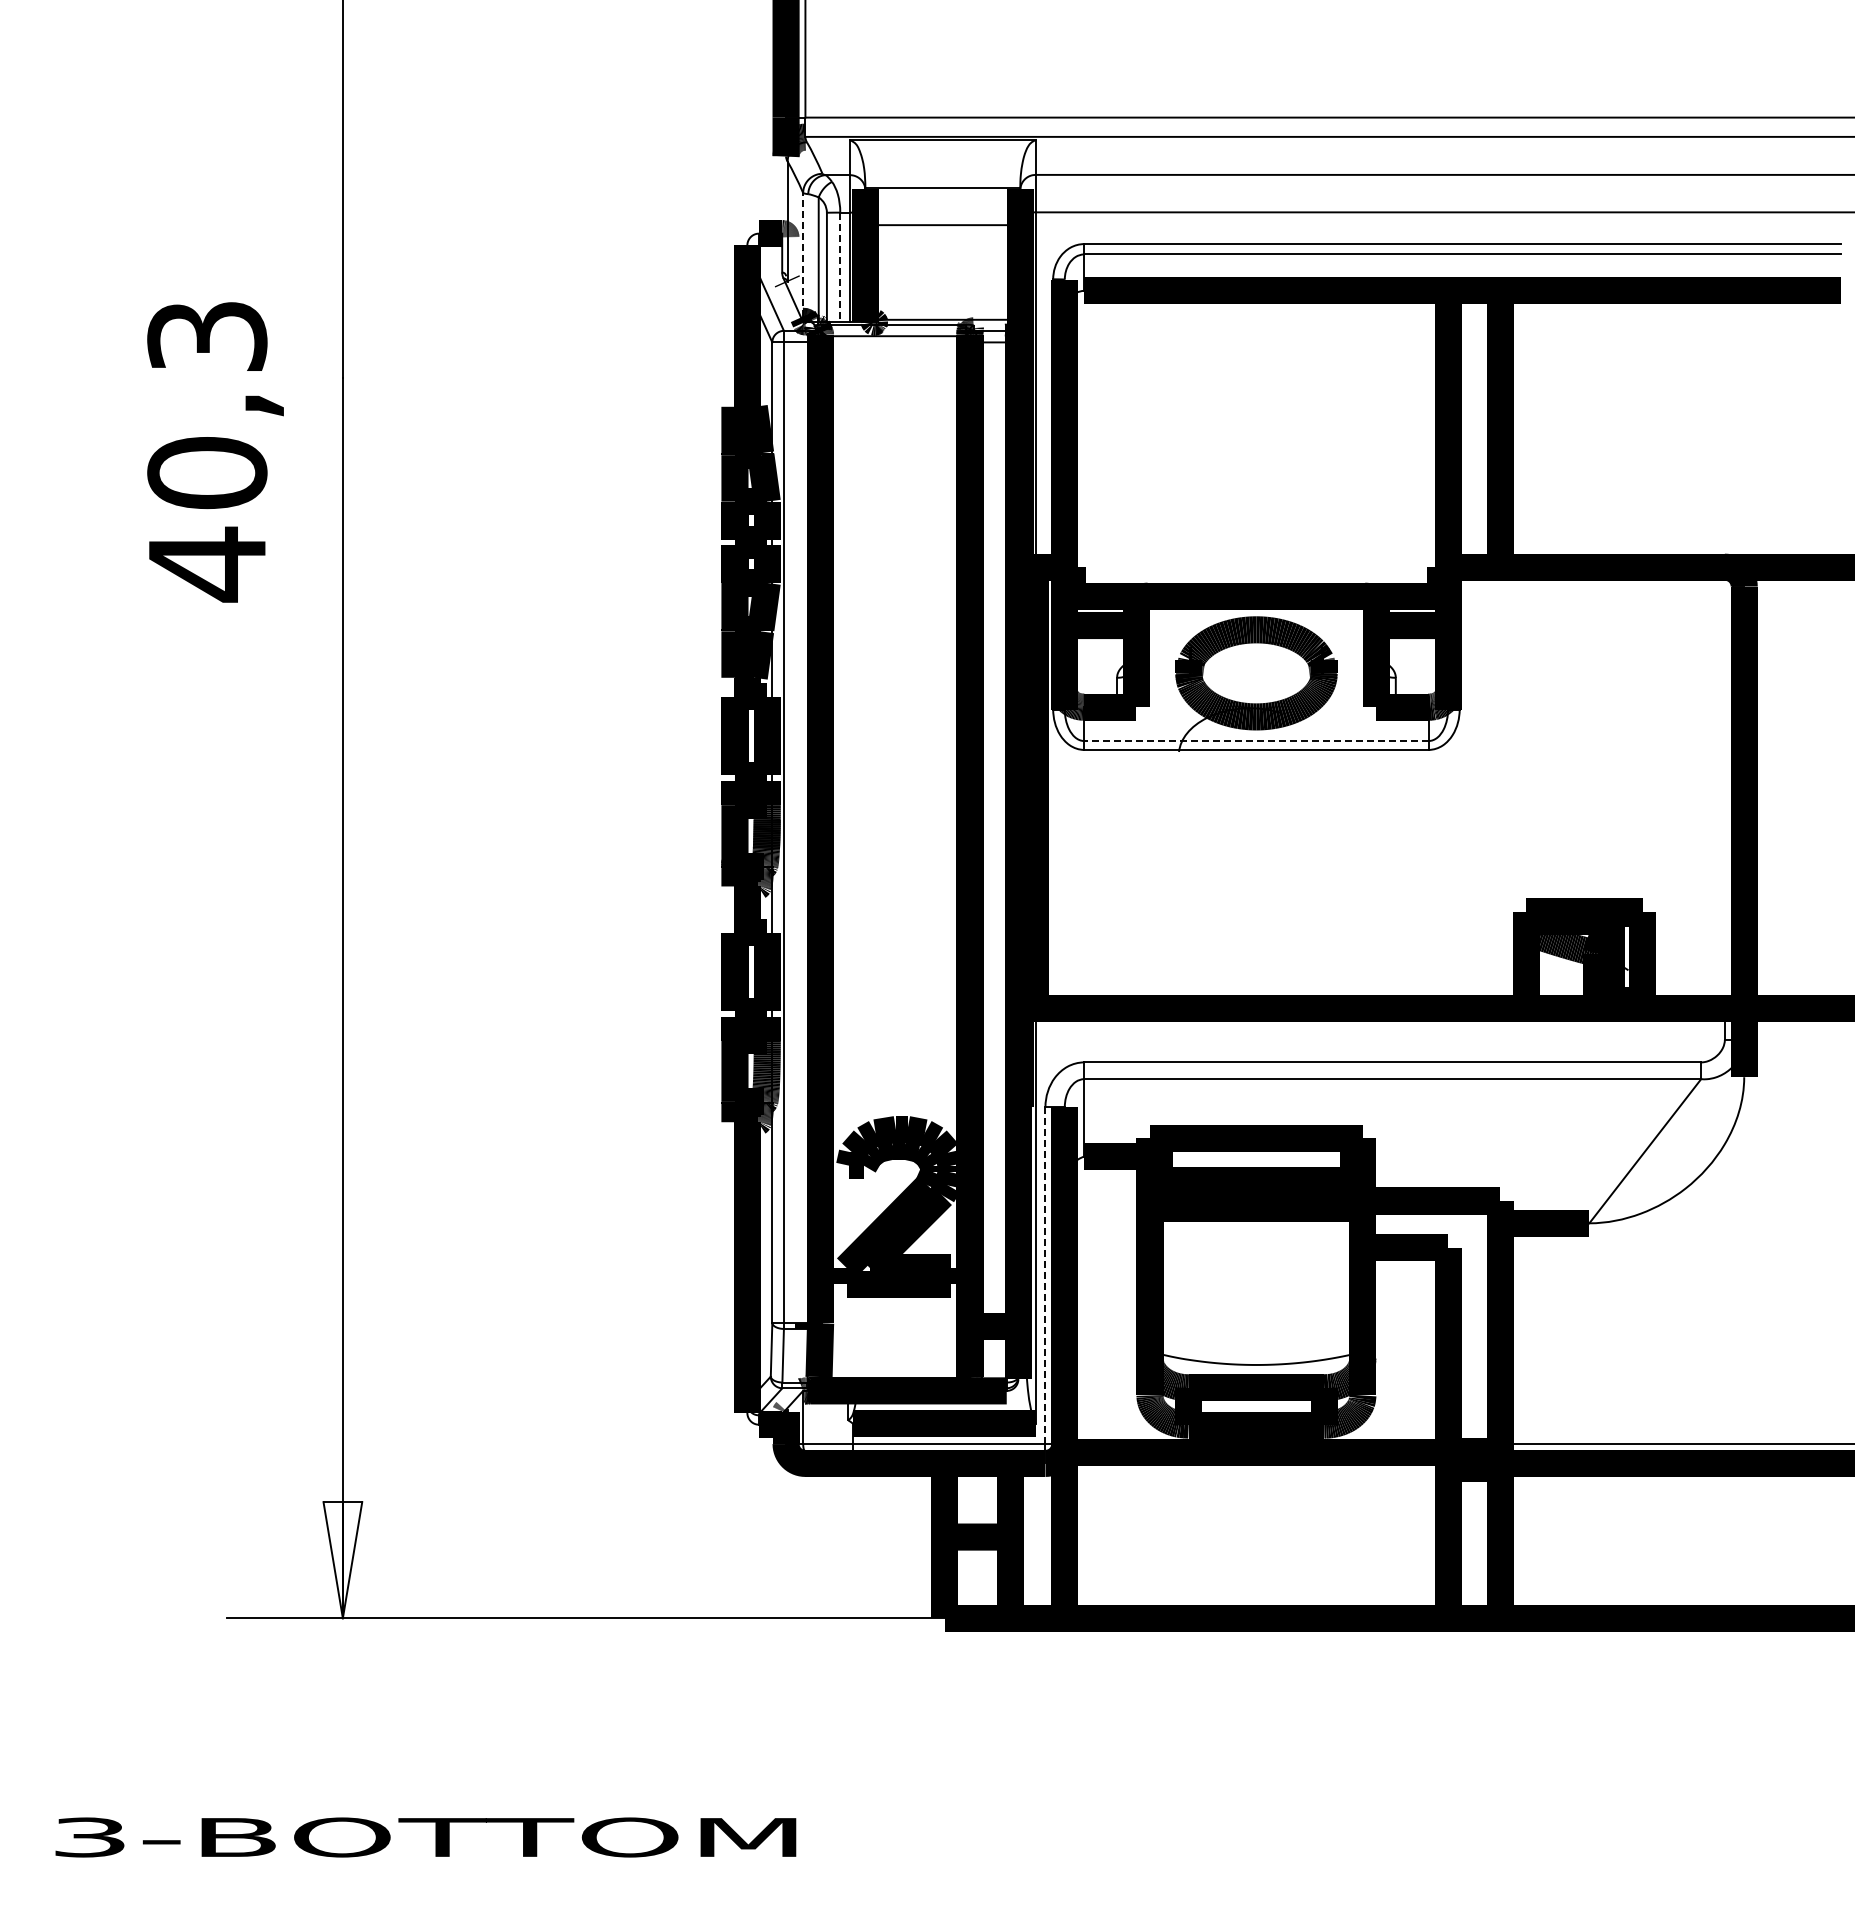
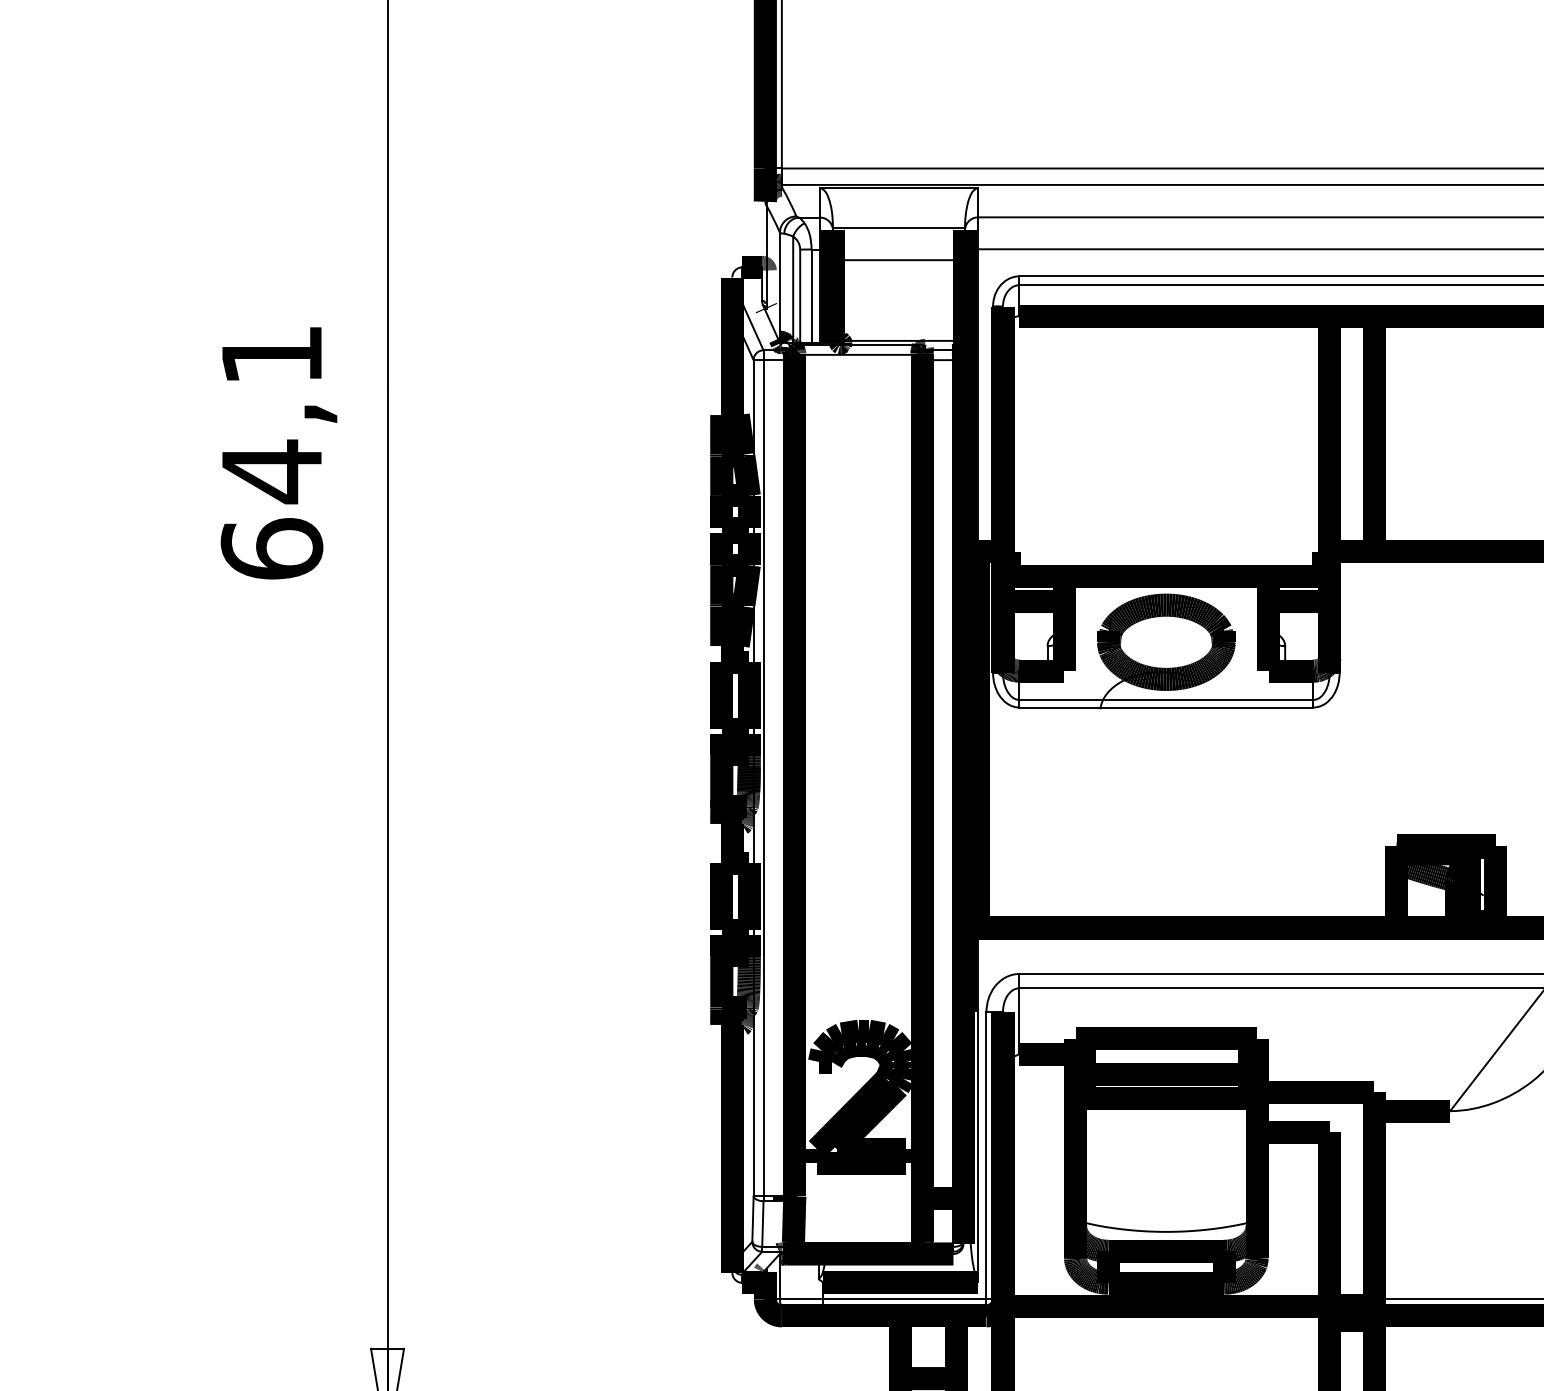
line: (803, 254) -> (780, 285), dashed -> solid
line: (840, 267) -> (811, 296), dashed -> solid
text: (207, 452) -> (272, 454), 40,3 -> 64,1
line: (1255, 741) -> (1165, 700), dashed -> solid
line: (1045, 1275) -> (986, 1155), dashed -> solid

